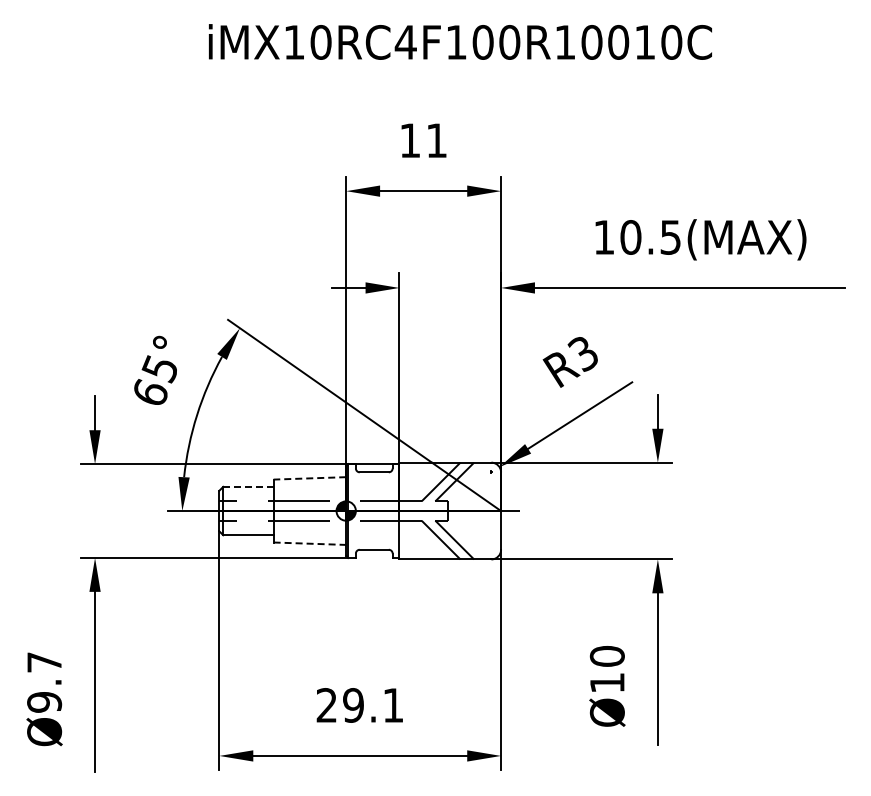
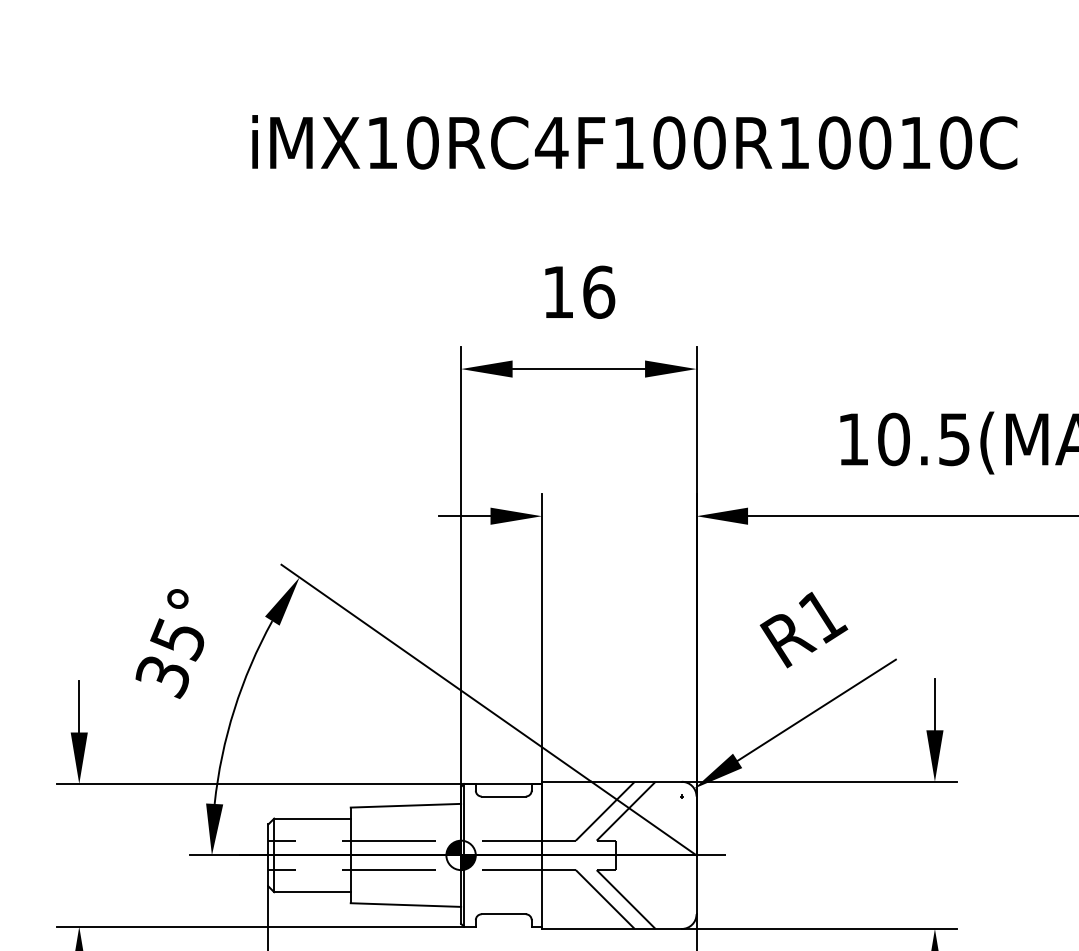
text: (436, 140) -> (598, 292), 11 -> 16
text: (583, 354) -> (821, 617), R3 -> R1
text: (149, 393) -> (162, 676), 65° -> 35°
line: (309, 478) -> (405, 805), dashed -> solid
line: (247, 486) -> (311, 818), dashed -> solid
line: (310, 543) -> (406, 904), dashed -> solid

